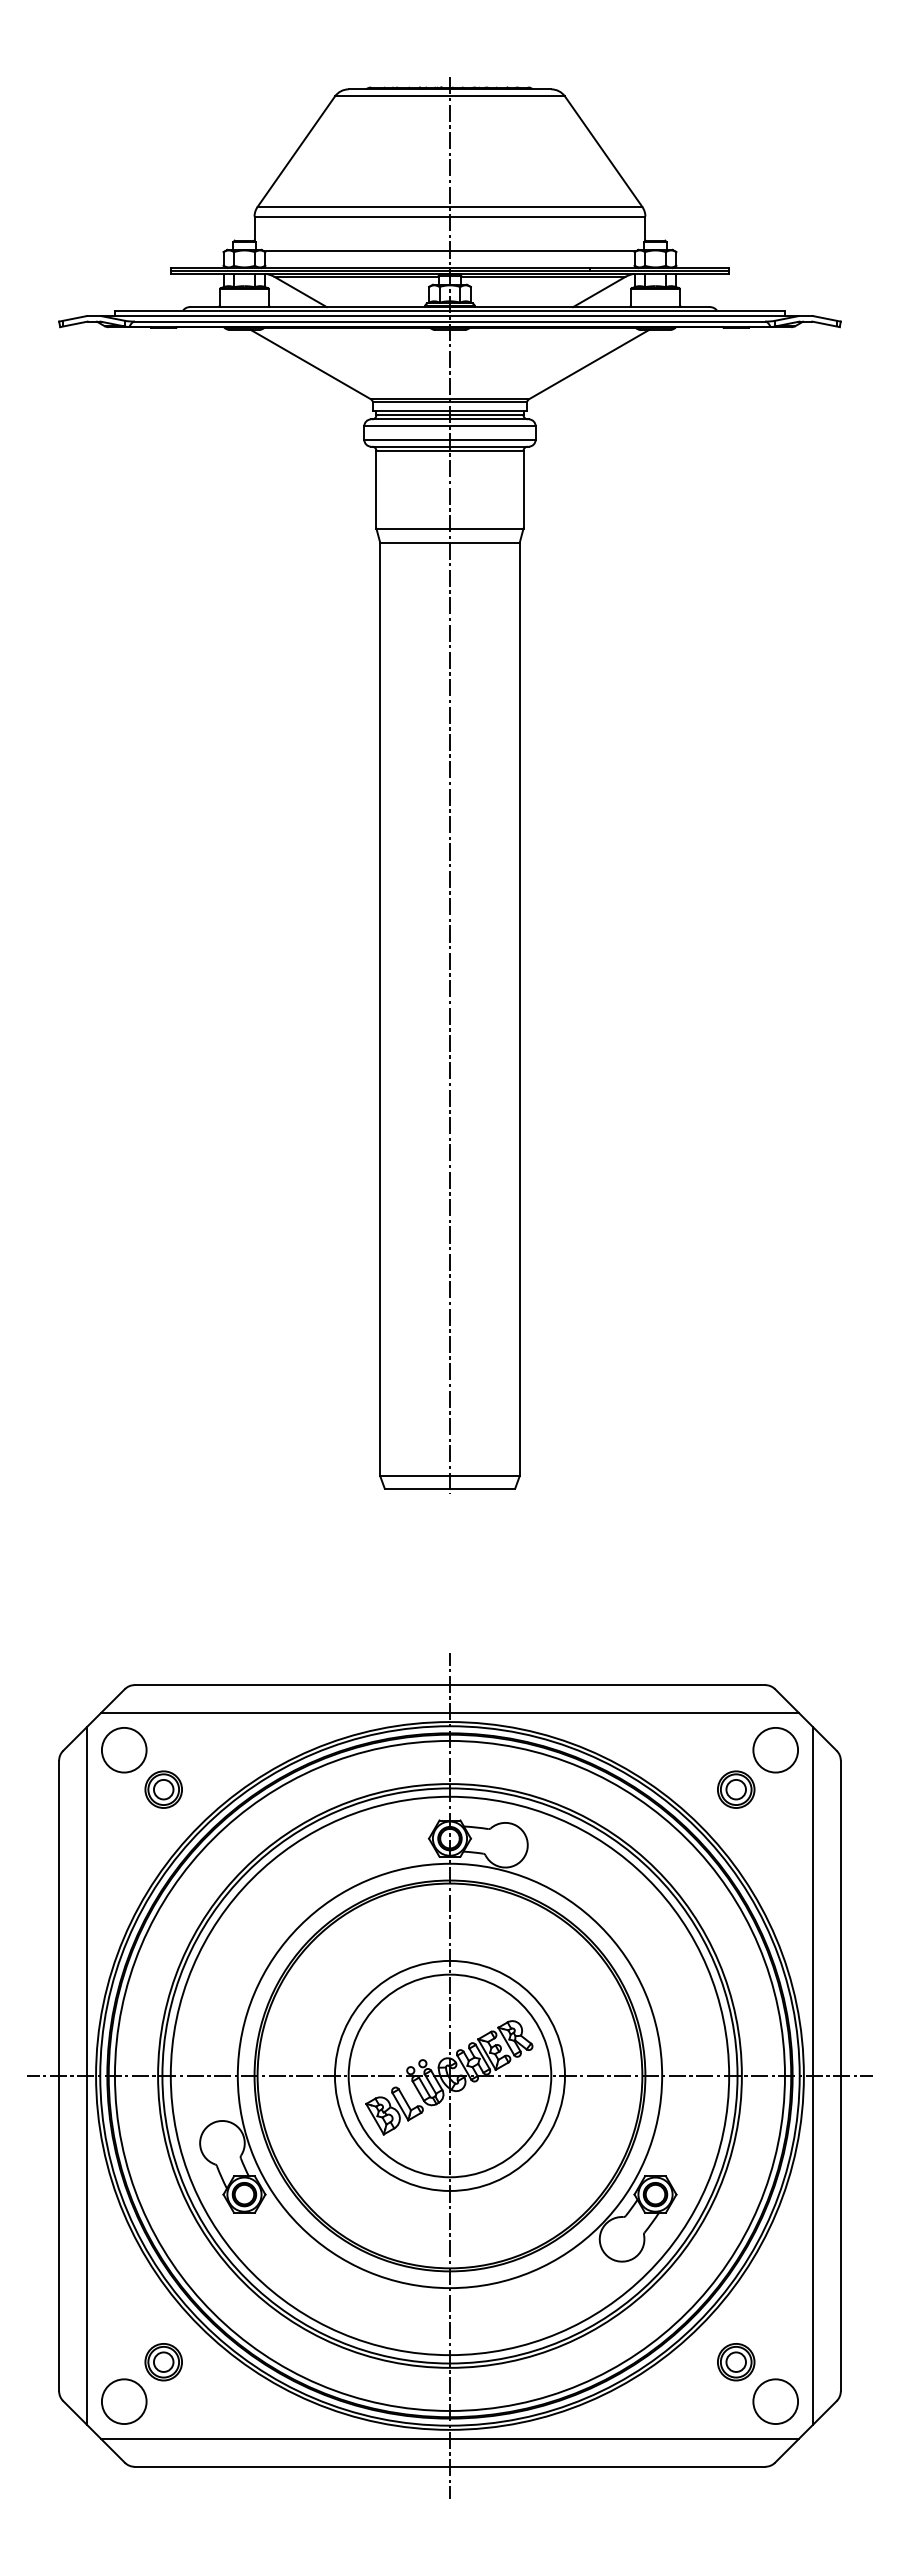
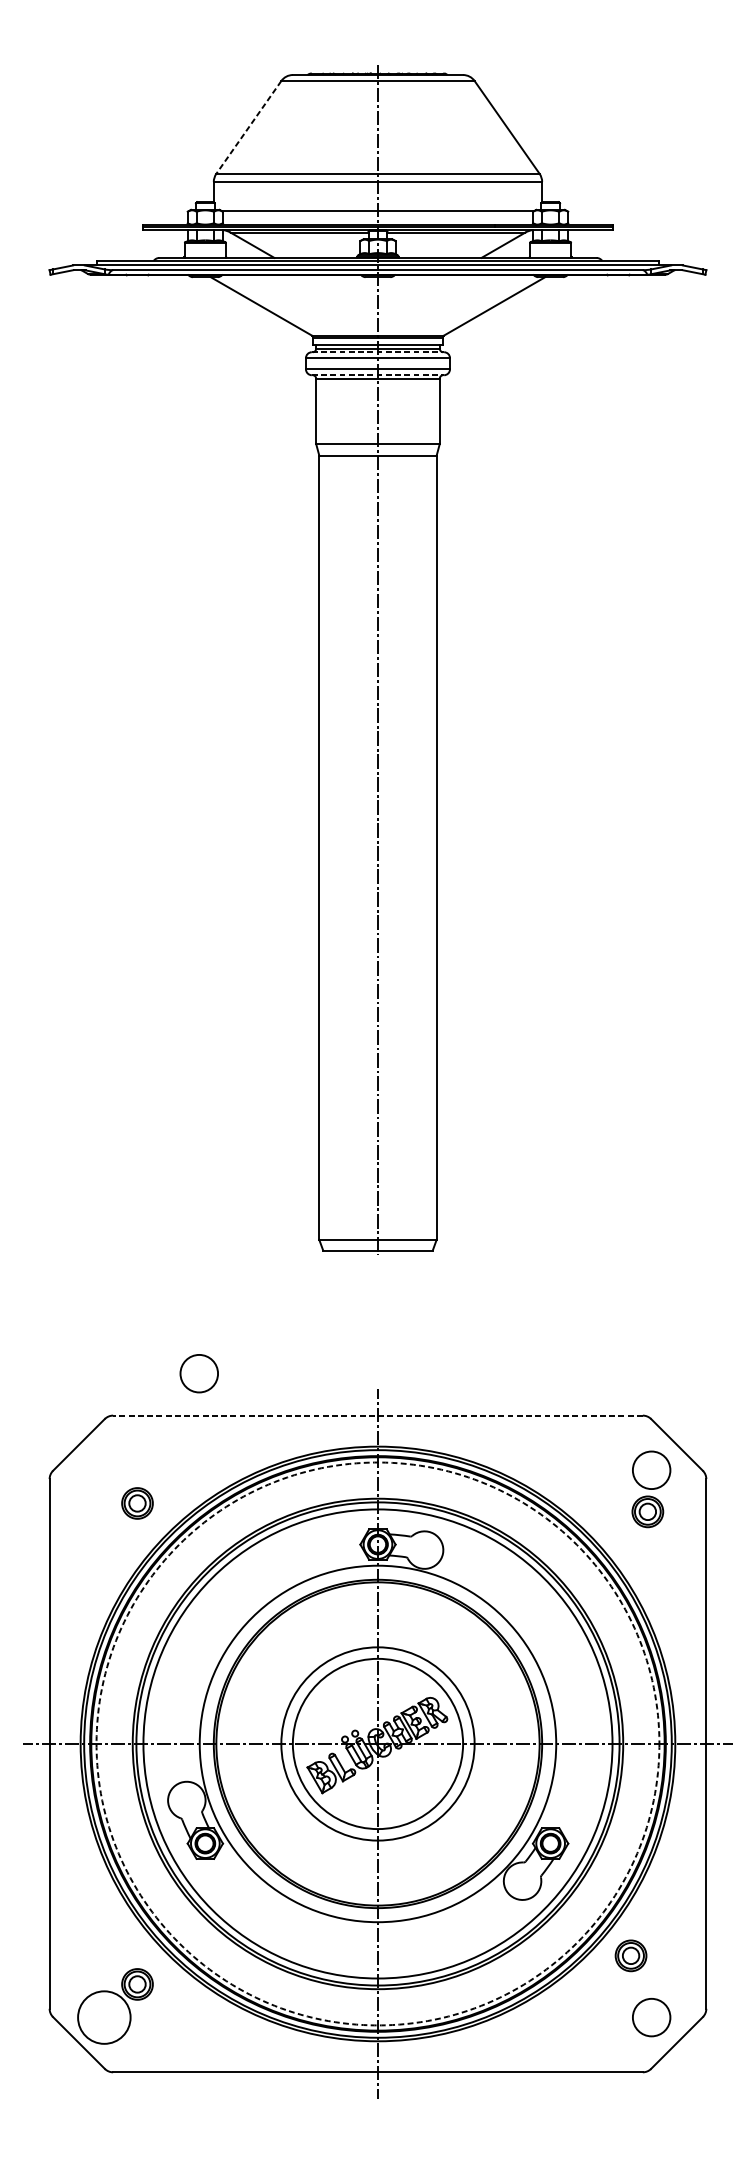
line: (296, 152) -> (249, 128), solid -> dashed
line: (449, 419) -> (377, 352), solid -> dashed
line: (449, 446) -> (377, 375), solid -> dashed
line: (449, 1685) -> (377, 1415), solid -> dashed
line: (449, 1713) -> (377, 1439), removed
circle: (124, 1750) -> (199, 1373), moved
part: (736, 1789) -> (648, 1511), moved
line: (87, 2075) -> (73, 1743), removed
circle: (449, 2075) -> (377, 1743), solid -> dashed
line: (812, 2075) -> (682, 1743), removed
part: (736, 2362) -> (631, 1956), moved
circle: (123, 2401) -> (103, 2017), size x1.4
line: (449, 2438) -> (377, 2048), removed

